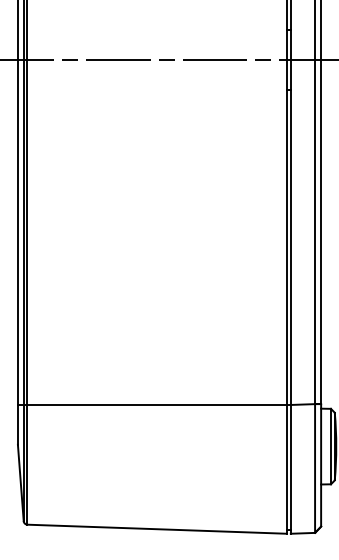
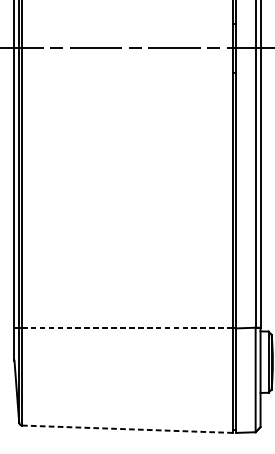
line: (157, 404) -> (127, 328), solid -> dashed
line: (157, 529) -> (127, 429), solid -> dashed

